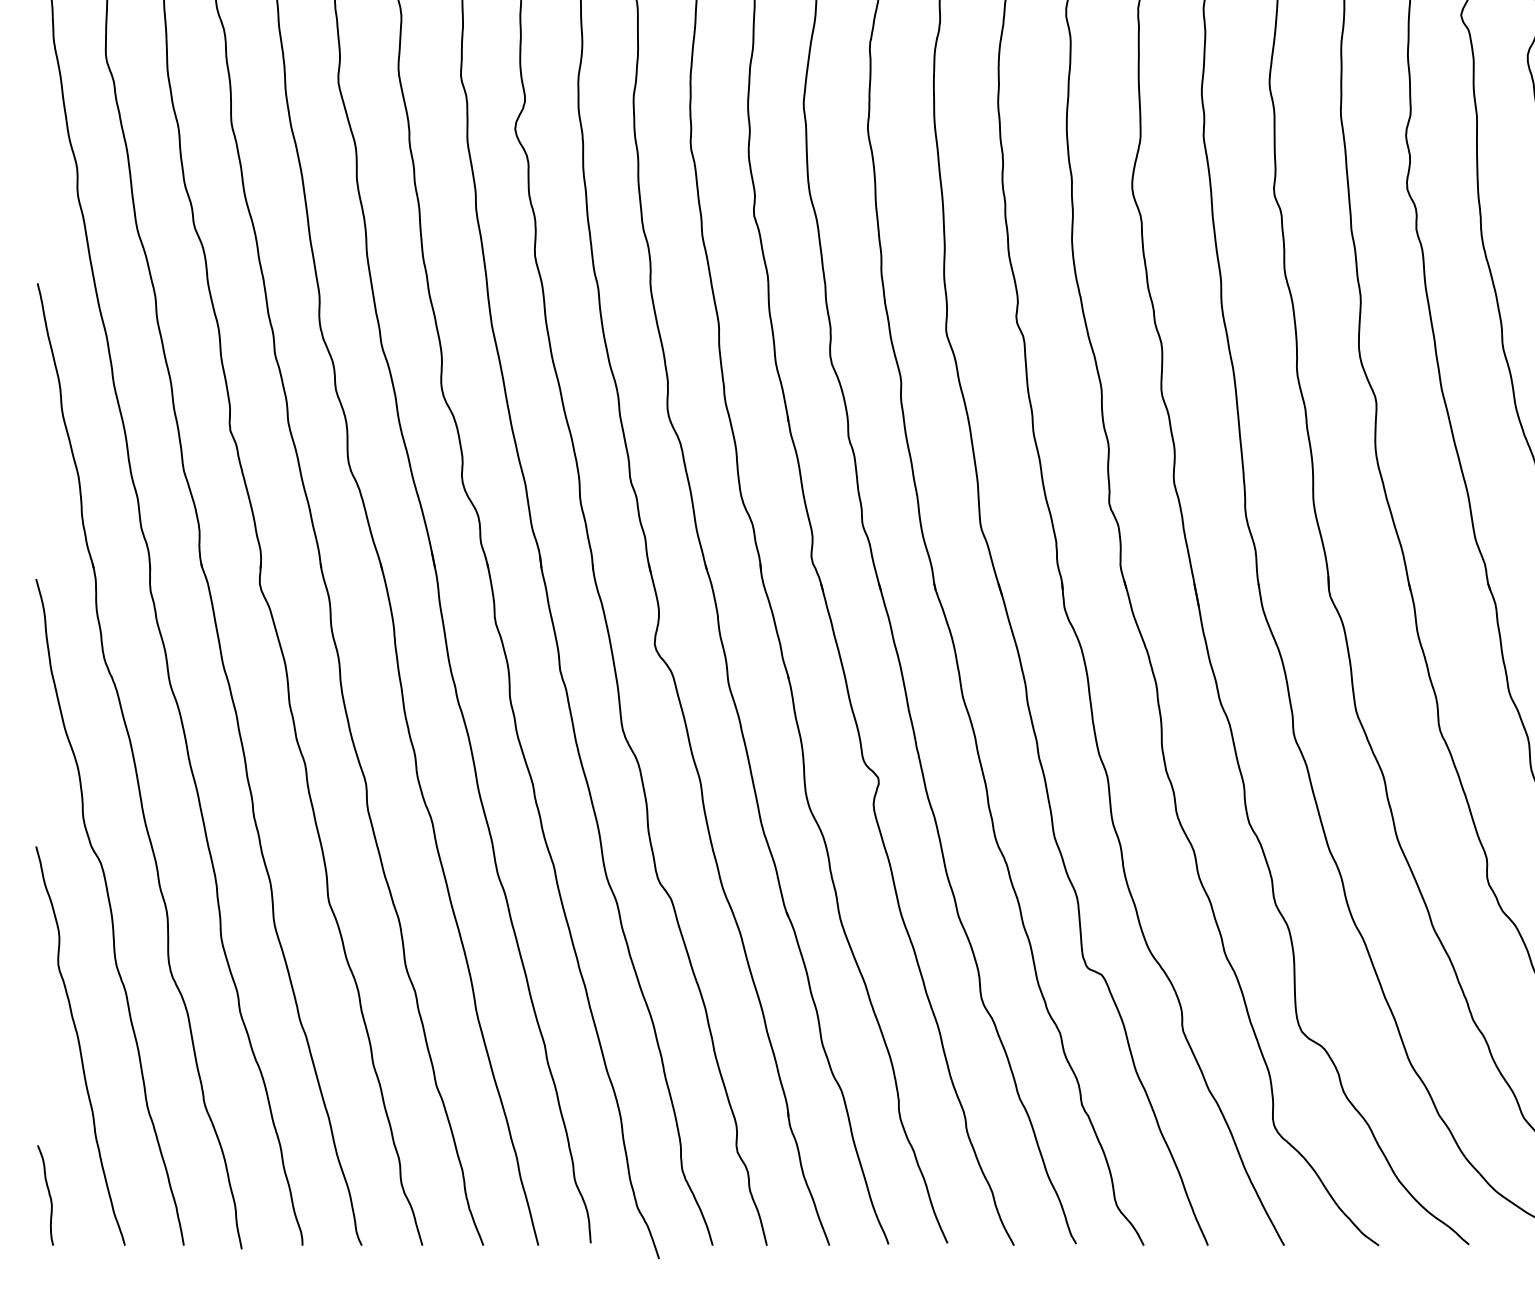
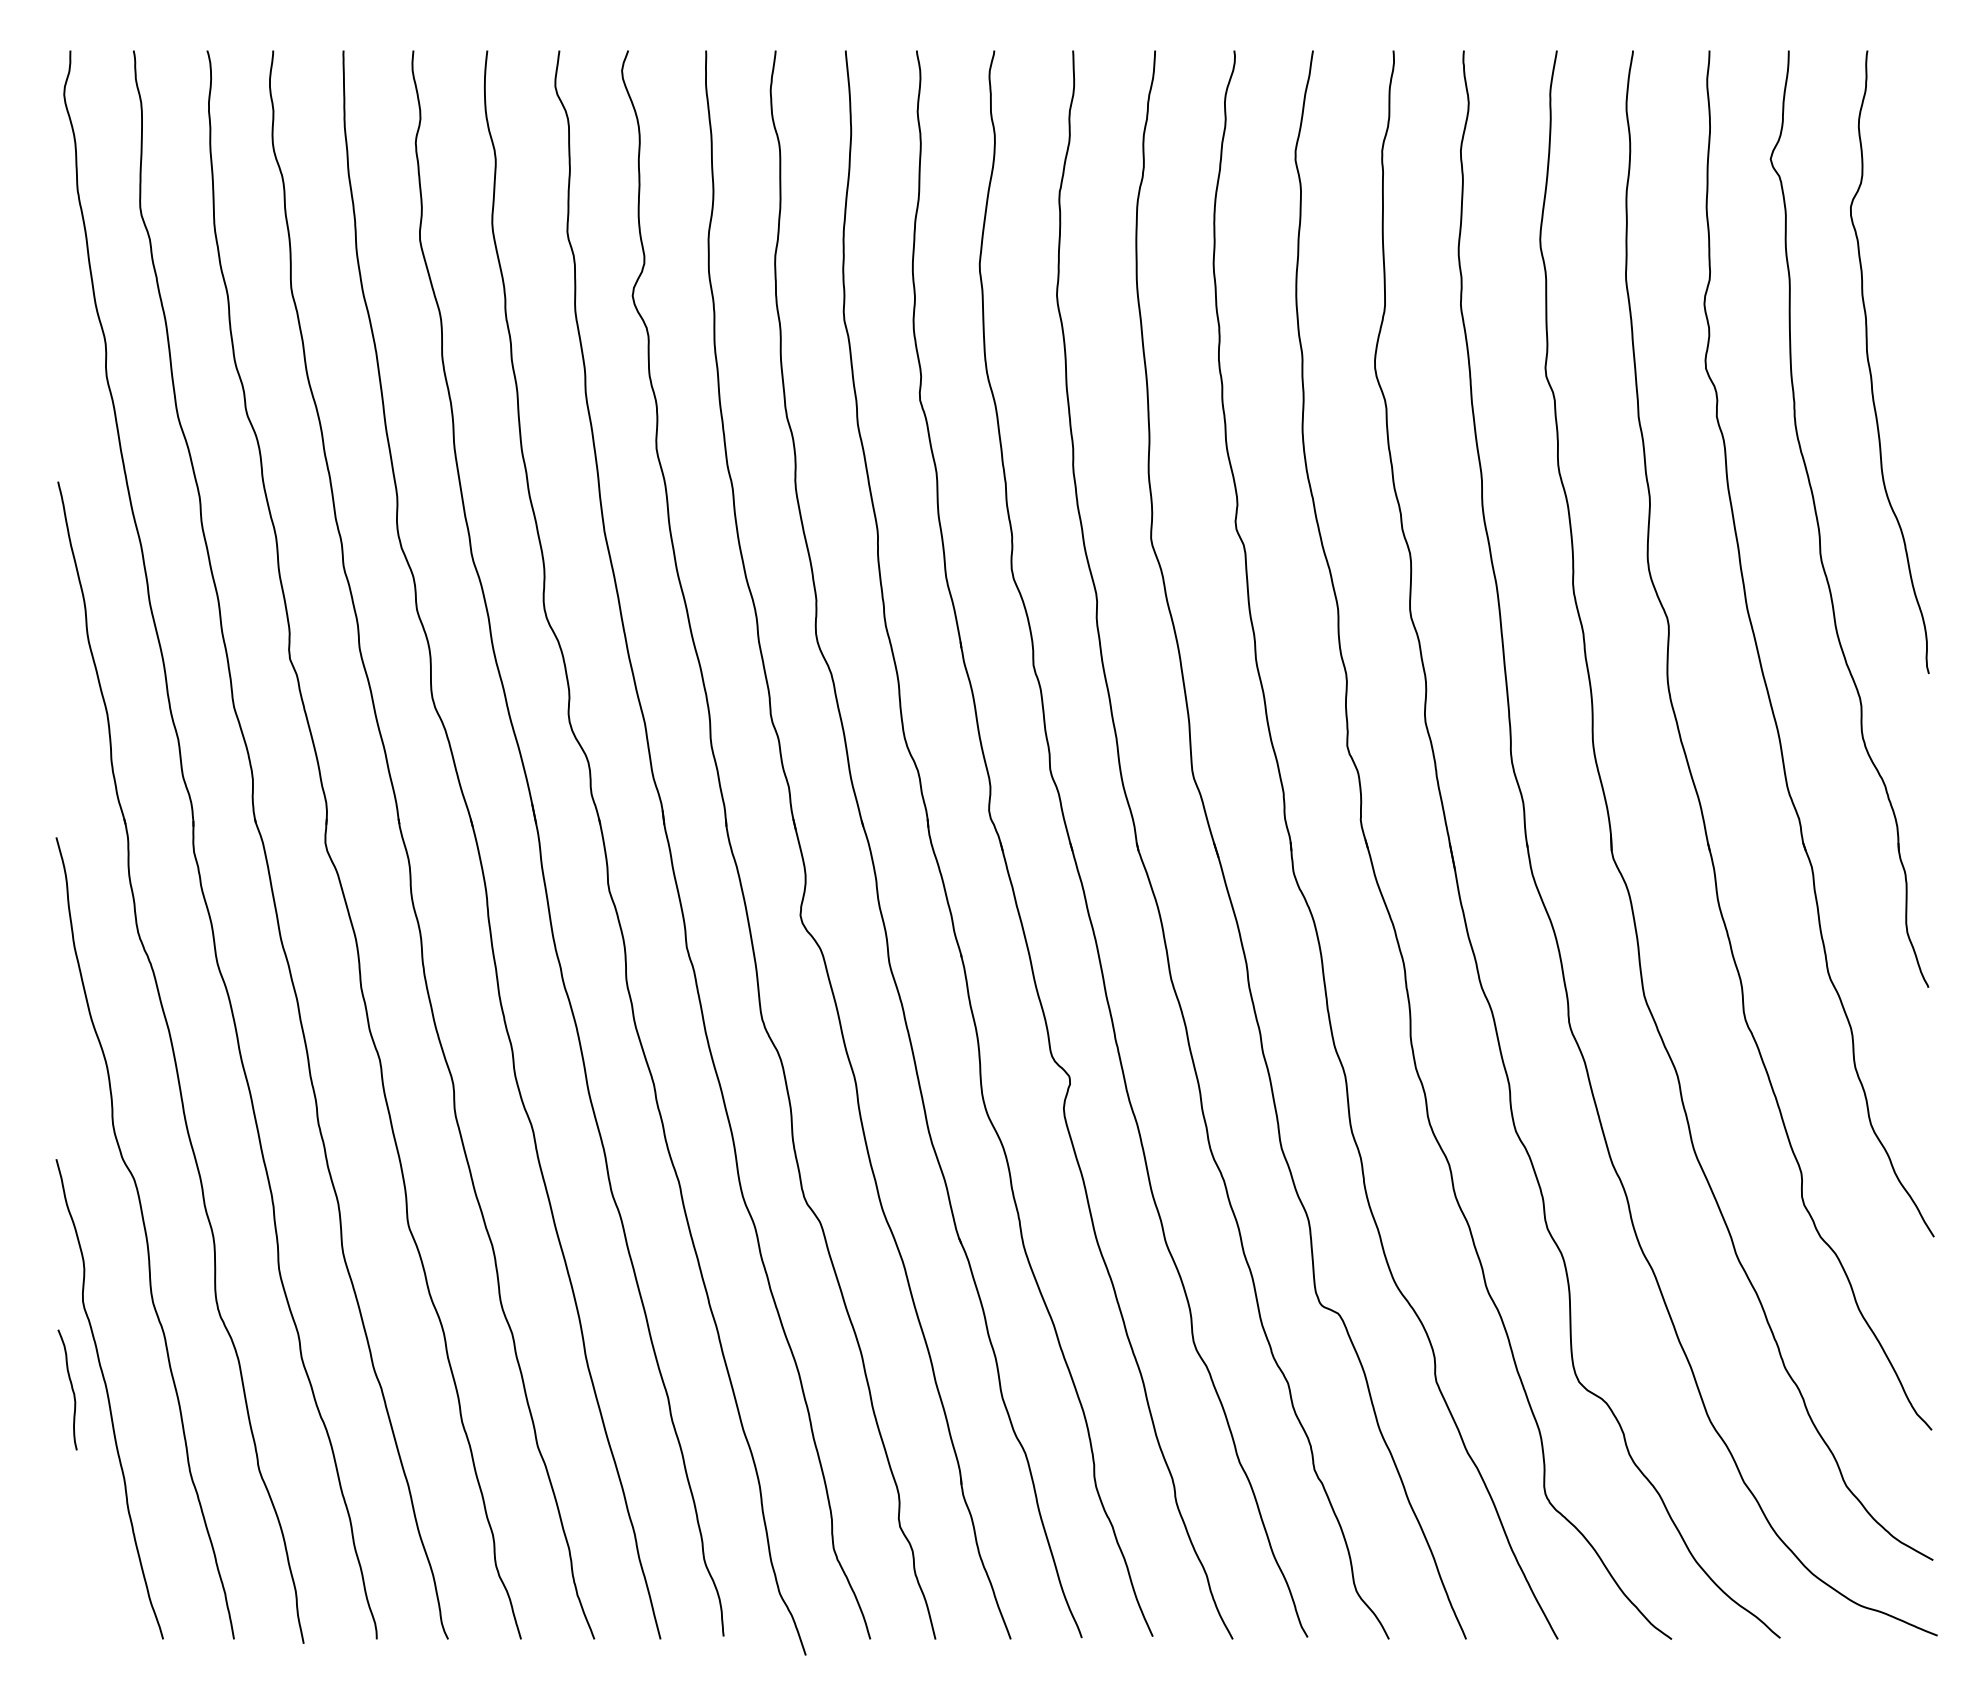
curve: (48, 1195) -> (71, 1389), moved

